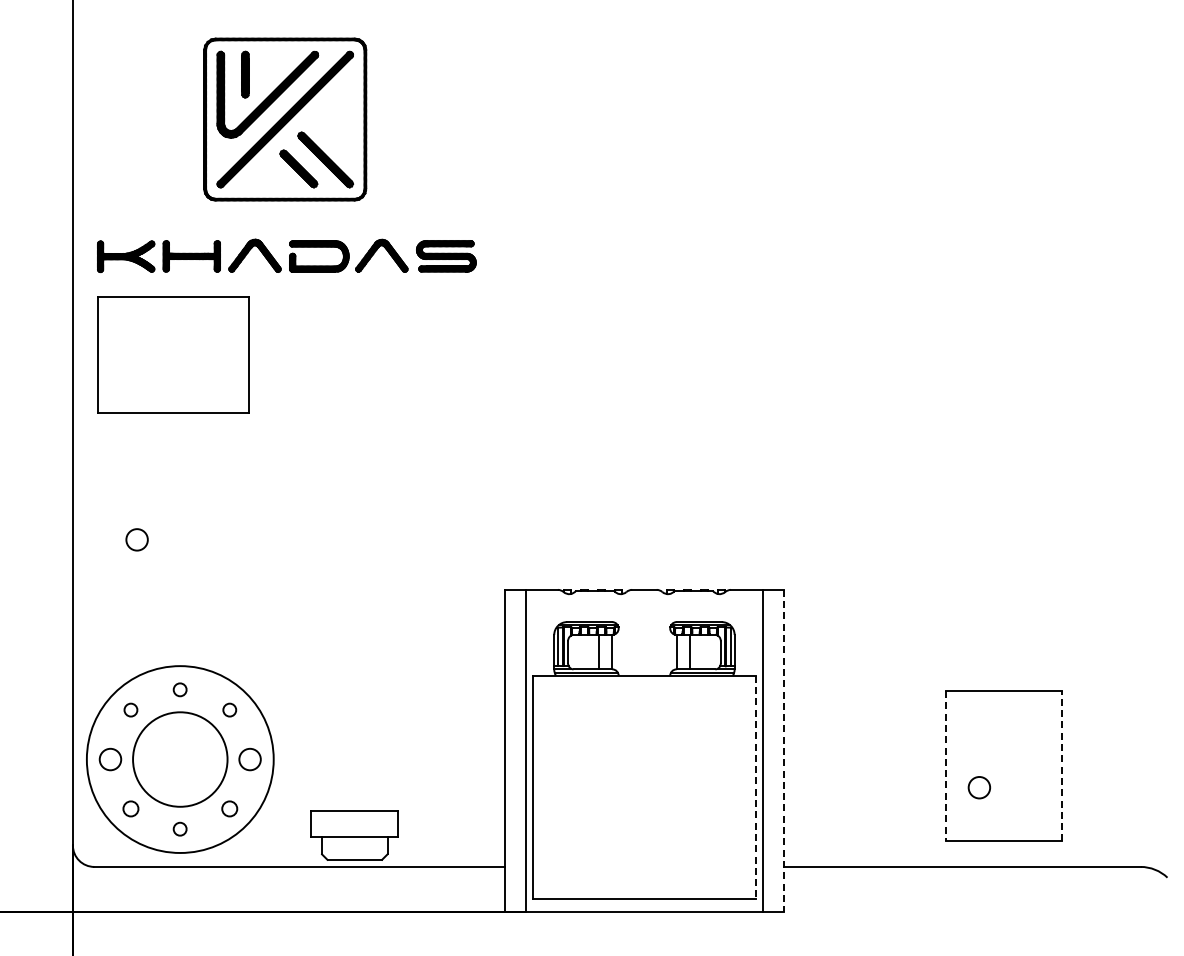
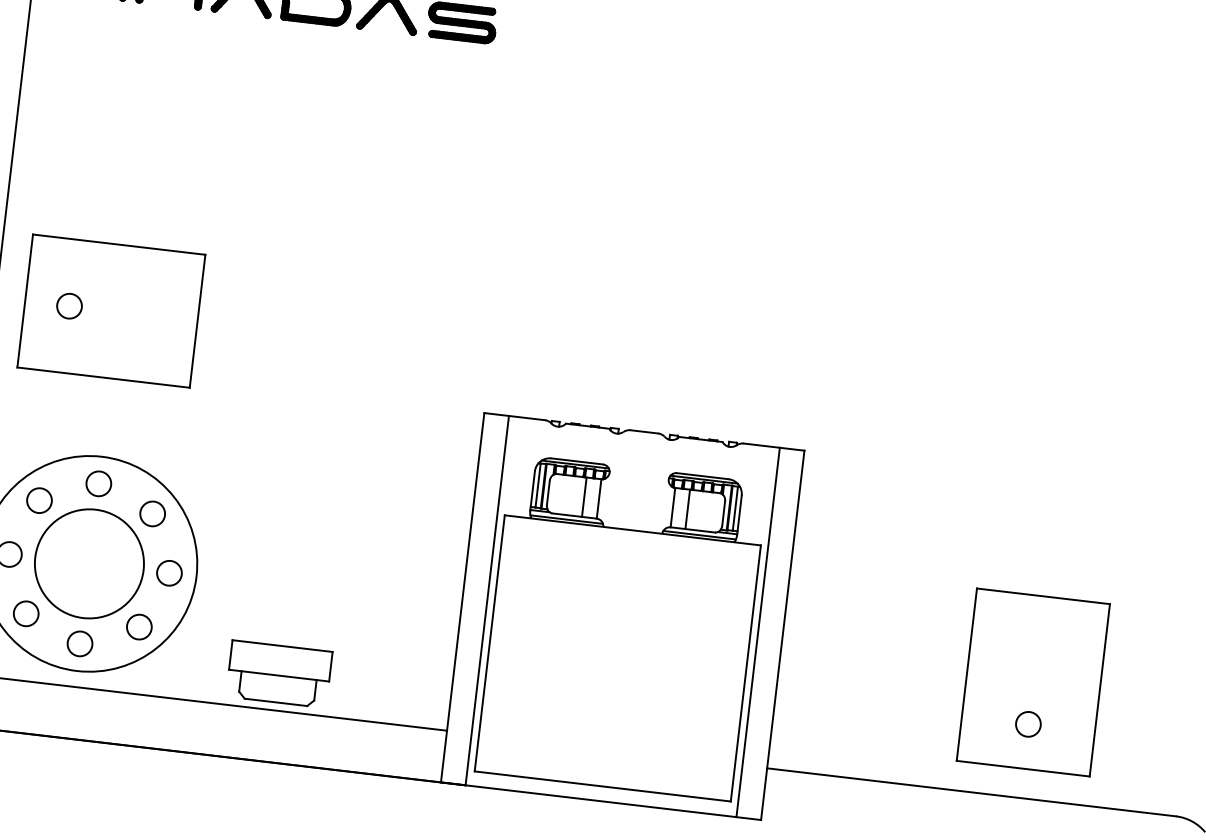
part: (173, 354) -> (111, 310), moved
circle: (179, 689) -> (97, 483), size x1.67
circle: (130, 709) -> (39, 499), size x1.67
circle: (229, 709) -> (152, 513), size x1.67
line: (784, 751) -> (783, 636), dashed -> solid
line: (1062, 765) -> (1100, 689), dashed -> solid
line: (946, 766) -> (966, 675), dashed -> solid
line: (756, 787) -> (746, 673), dashed -> solid
circle: (979, 787) -> (1028, 724), moved
circle: (130, 808) -> (25, 613), size x1.43
circle: (229, 808) -> (139, 626), size x1.43
circle: (179, 828) -> (79, 642), size x1.67

